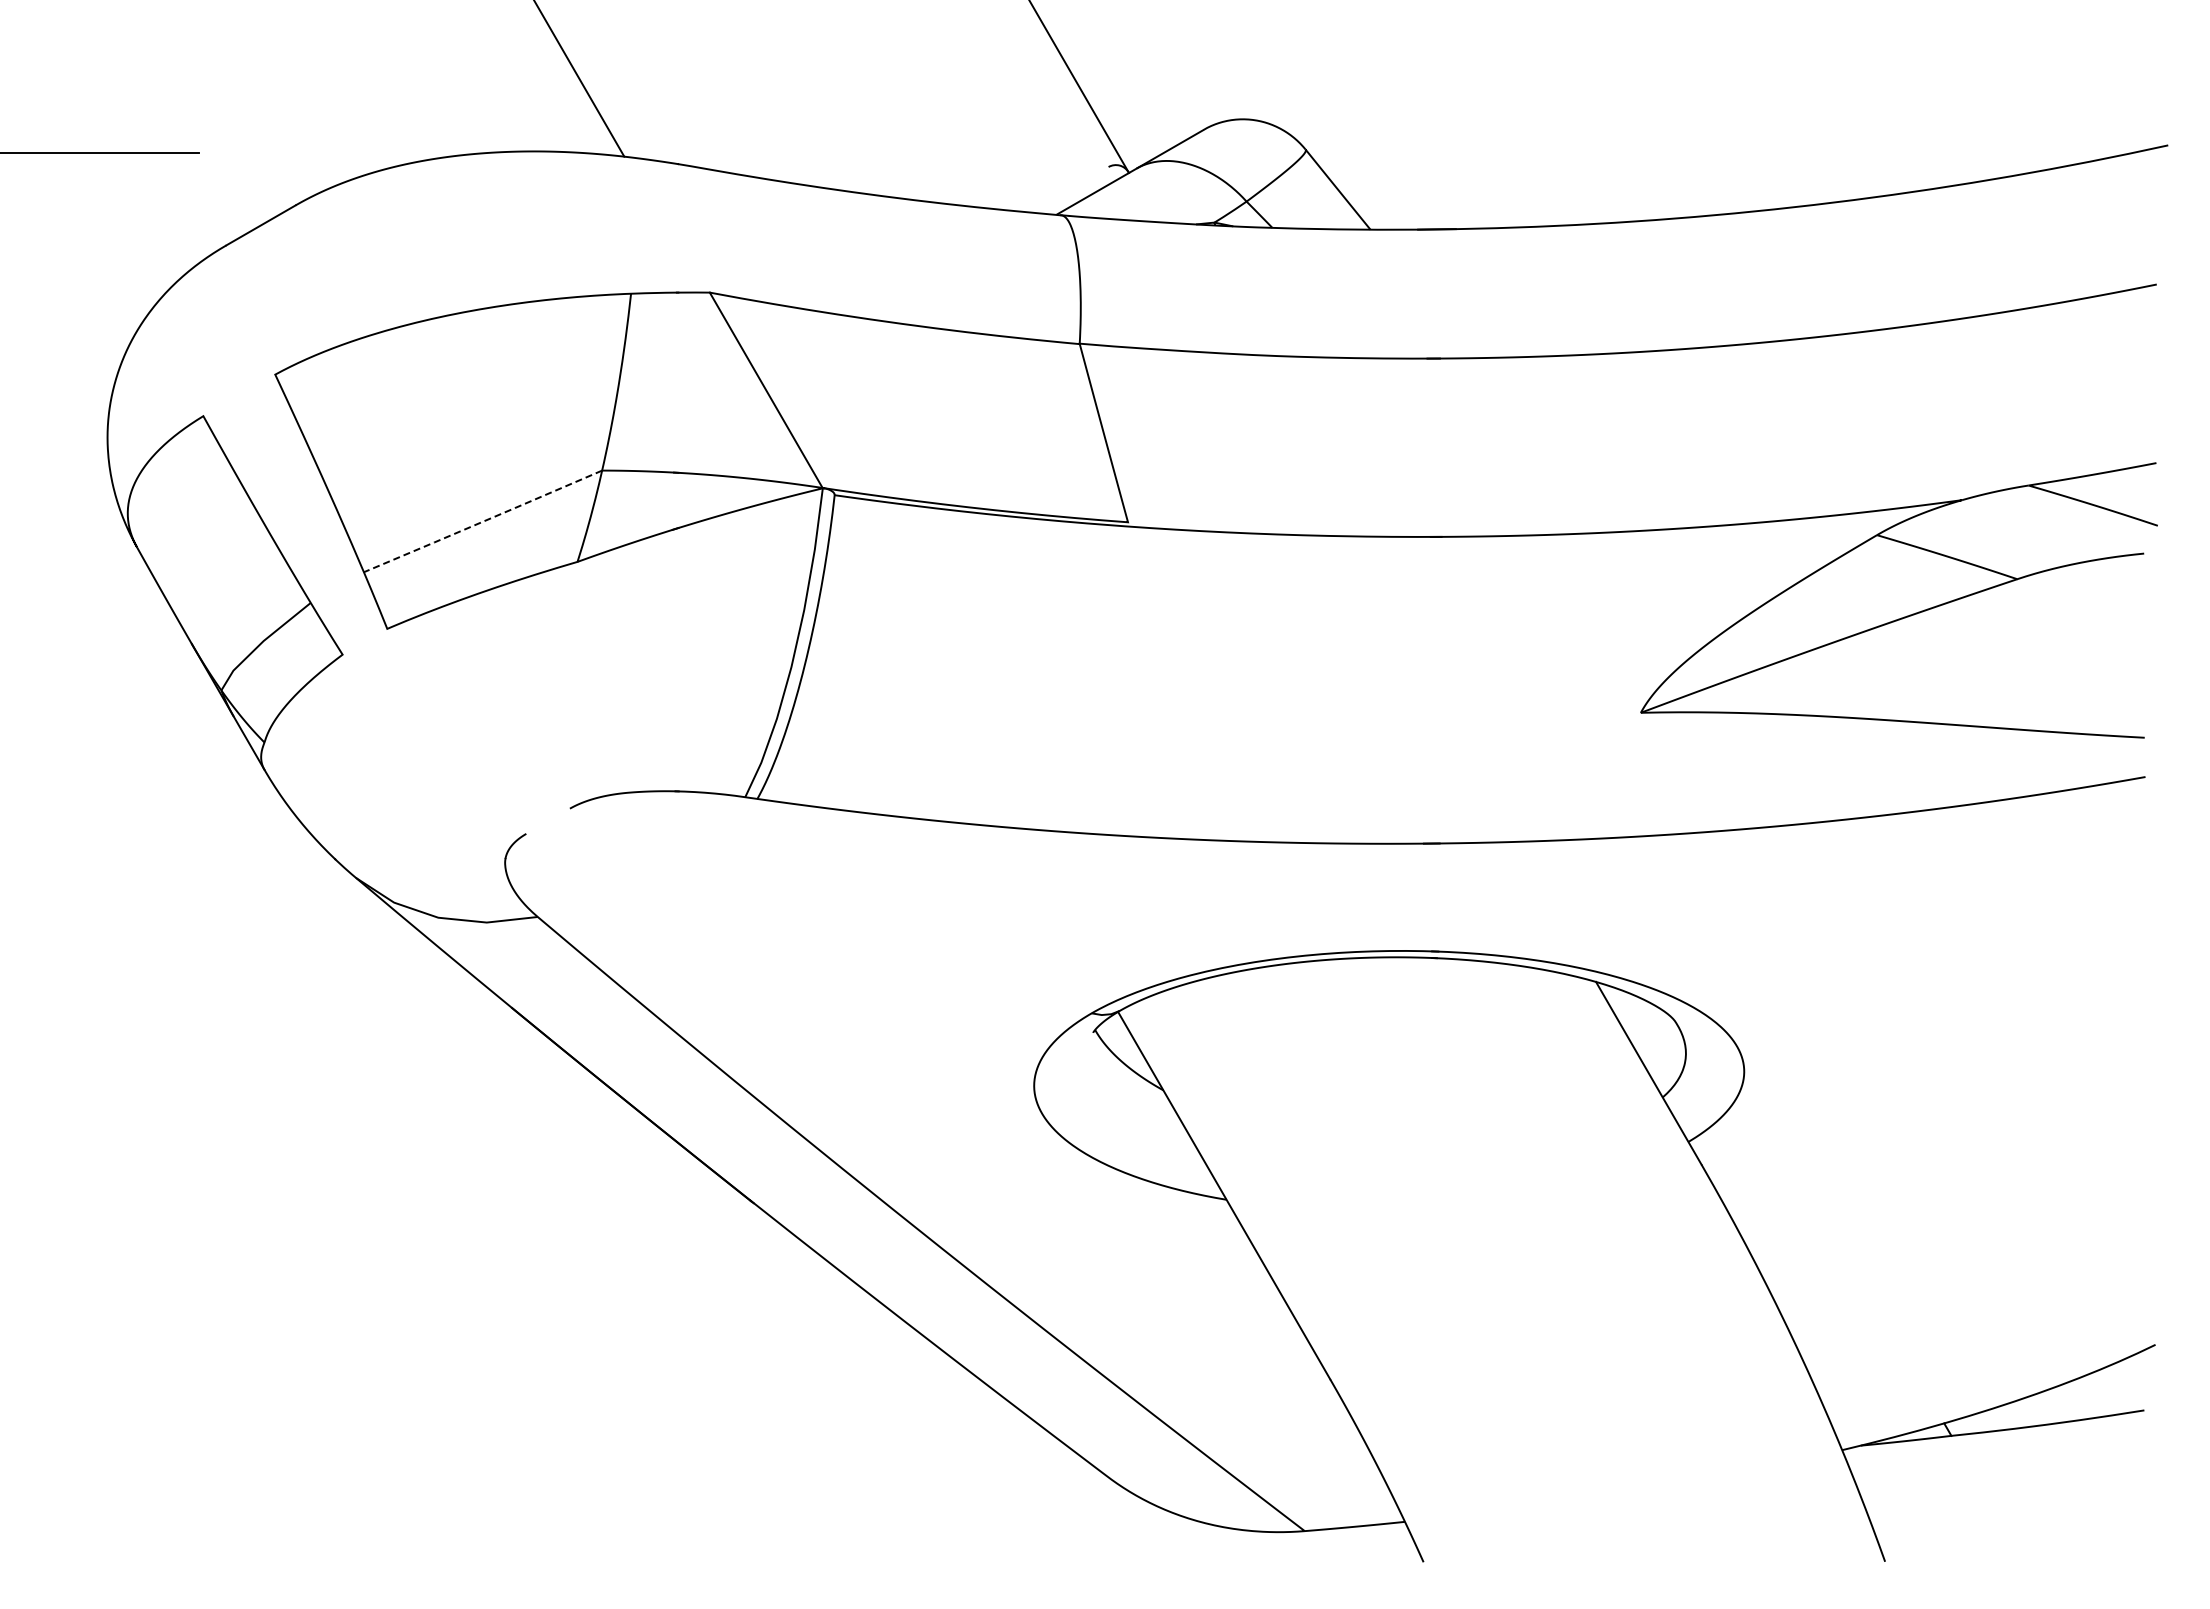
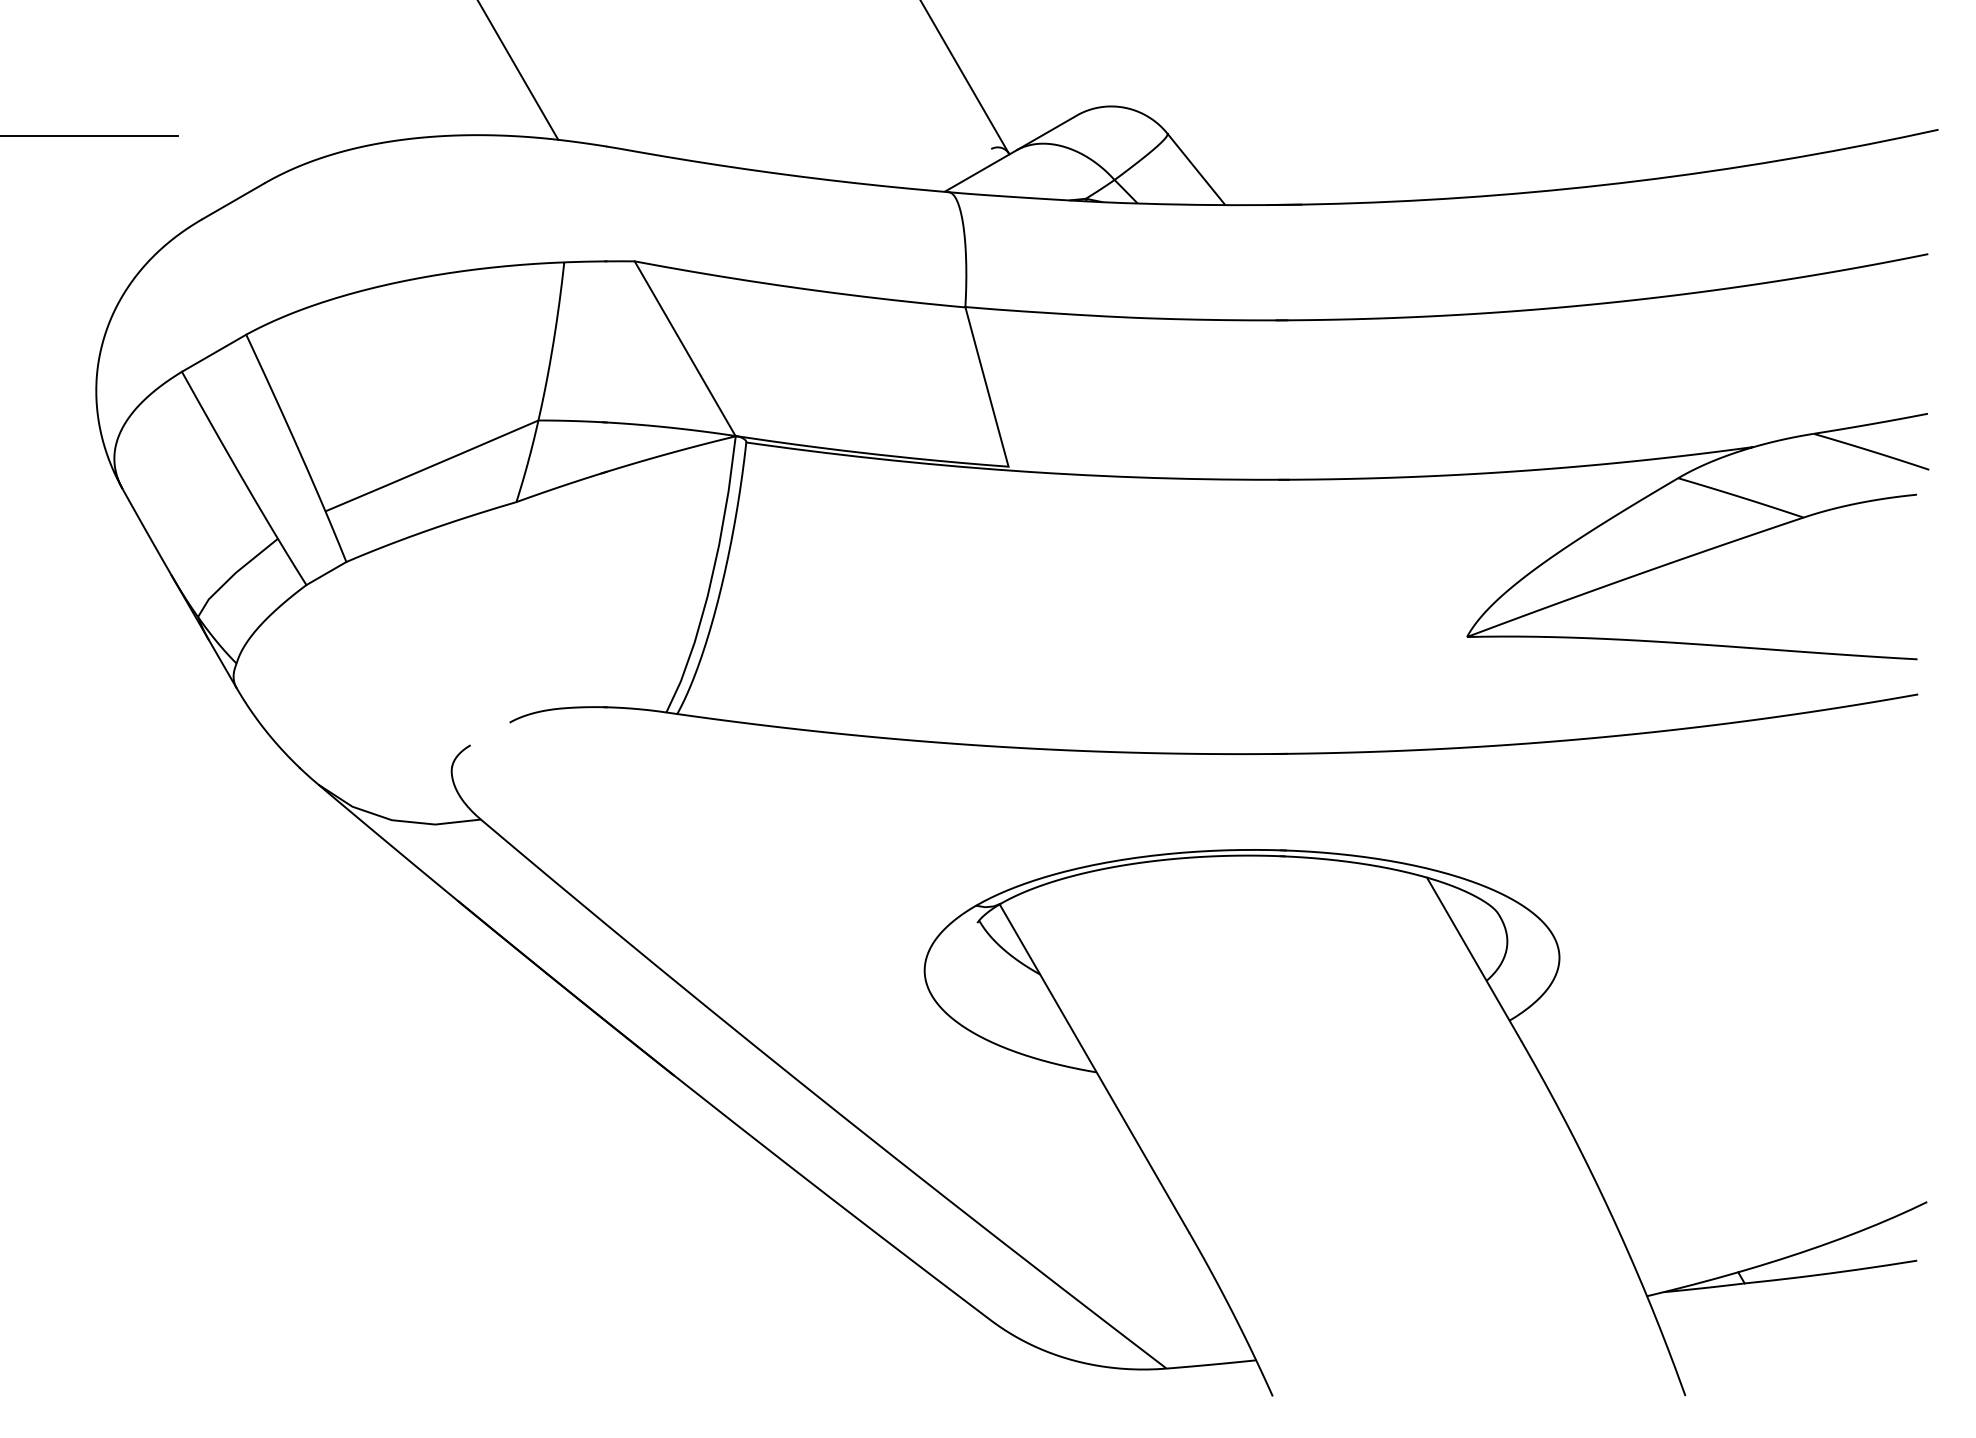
line: (239, 395) -> (214, 353), added
line: (482, 521) -> (431, 465), dashed -> solid
line: (364, 641) -> (325, 573), added

